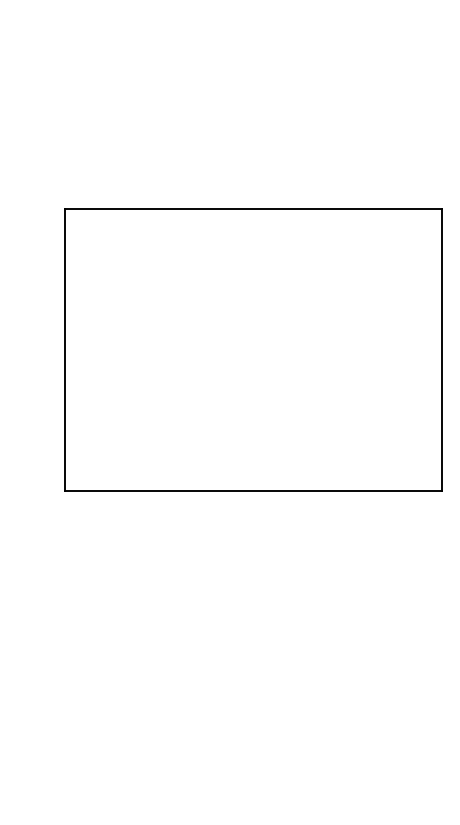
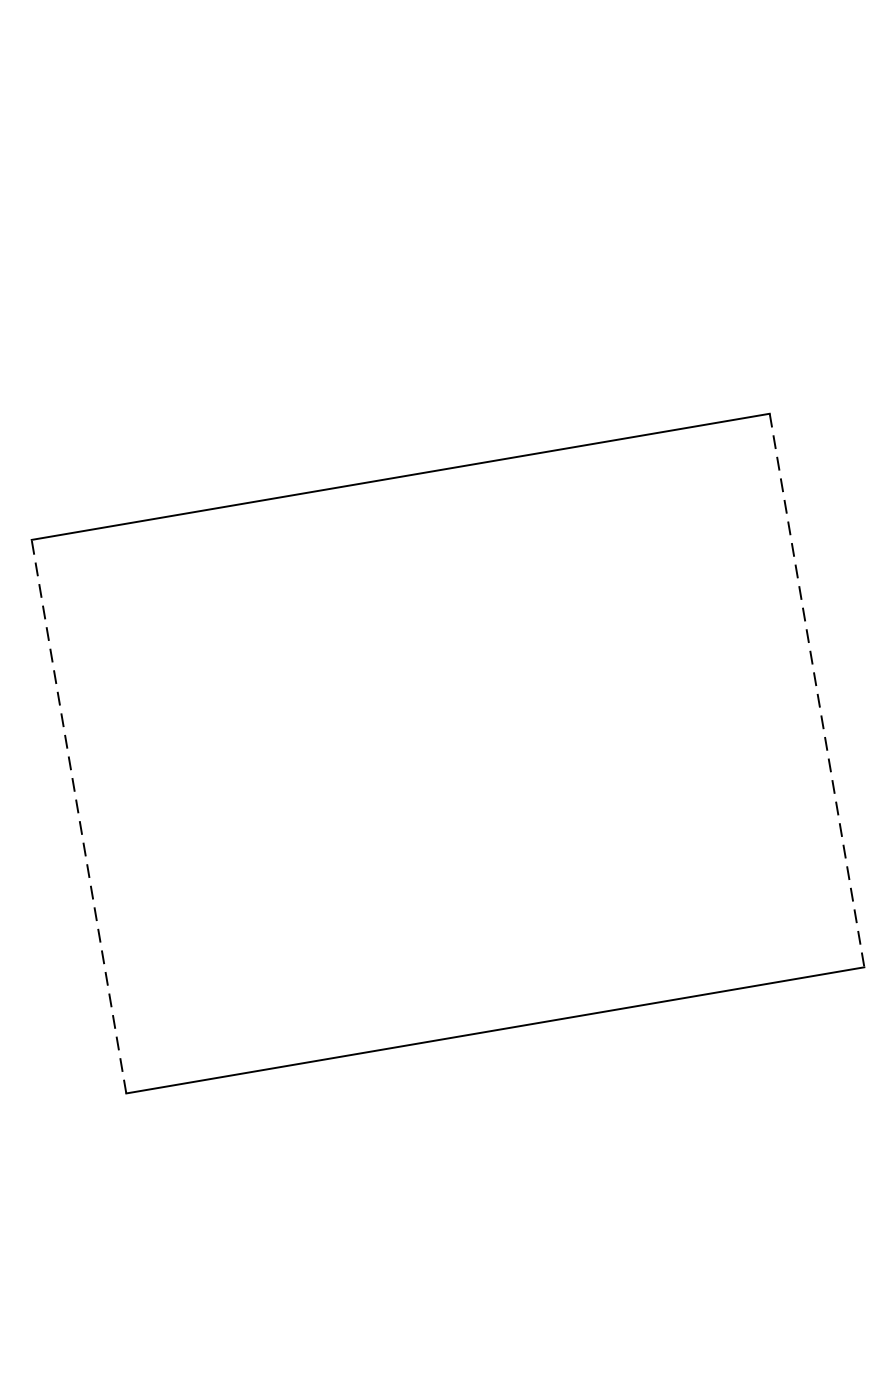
line: (65, 349) -> (79, 815), solid -> dashed
line: (441, 350) -> (816, 691), solid -> dashed

